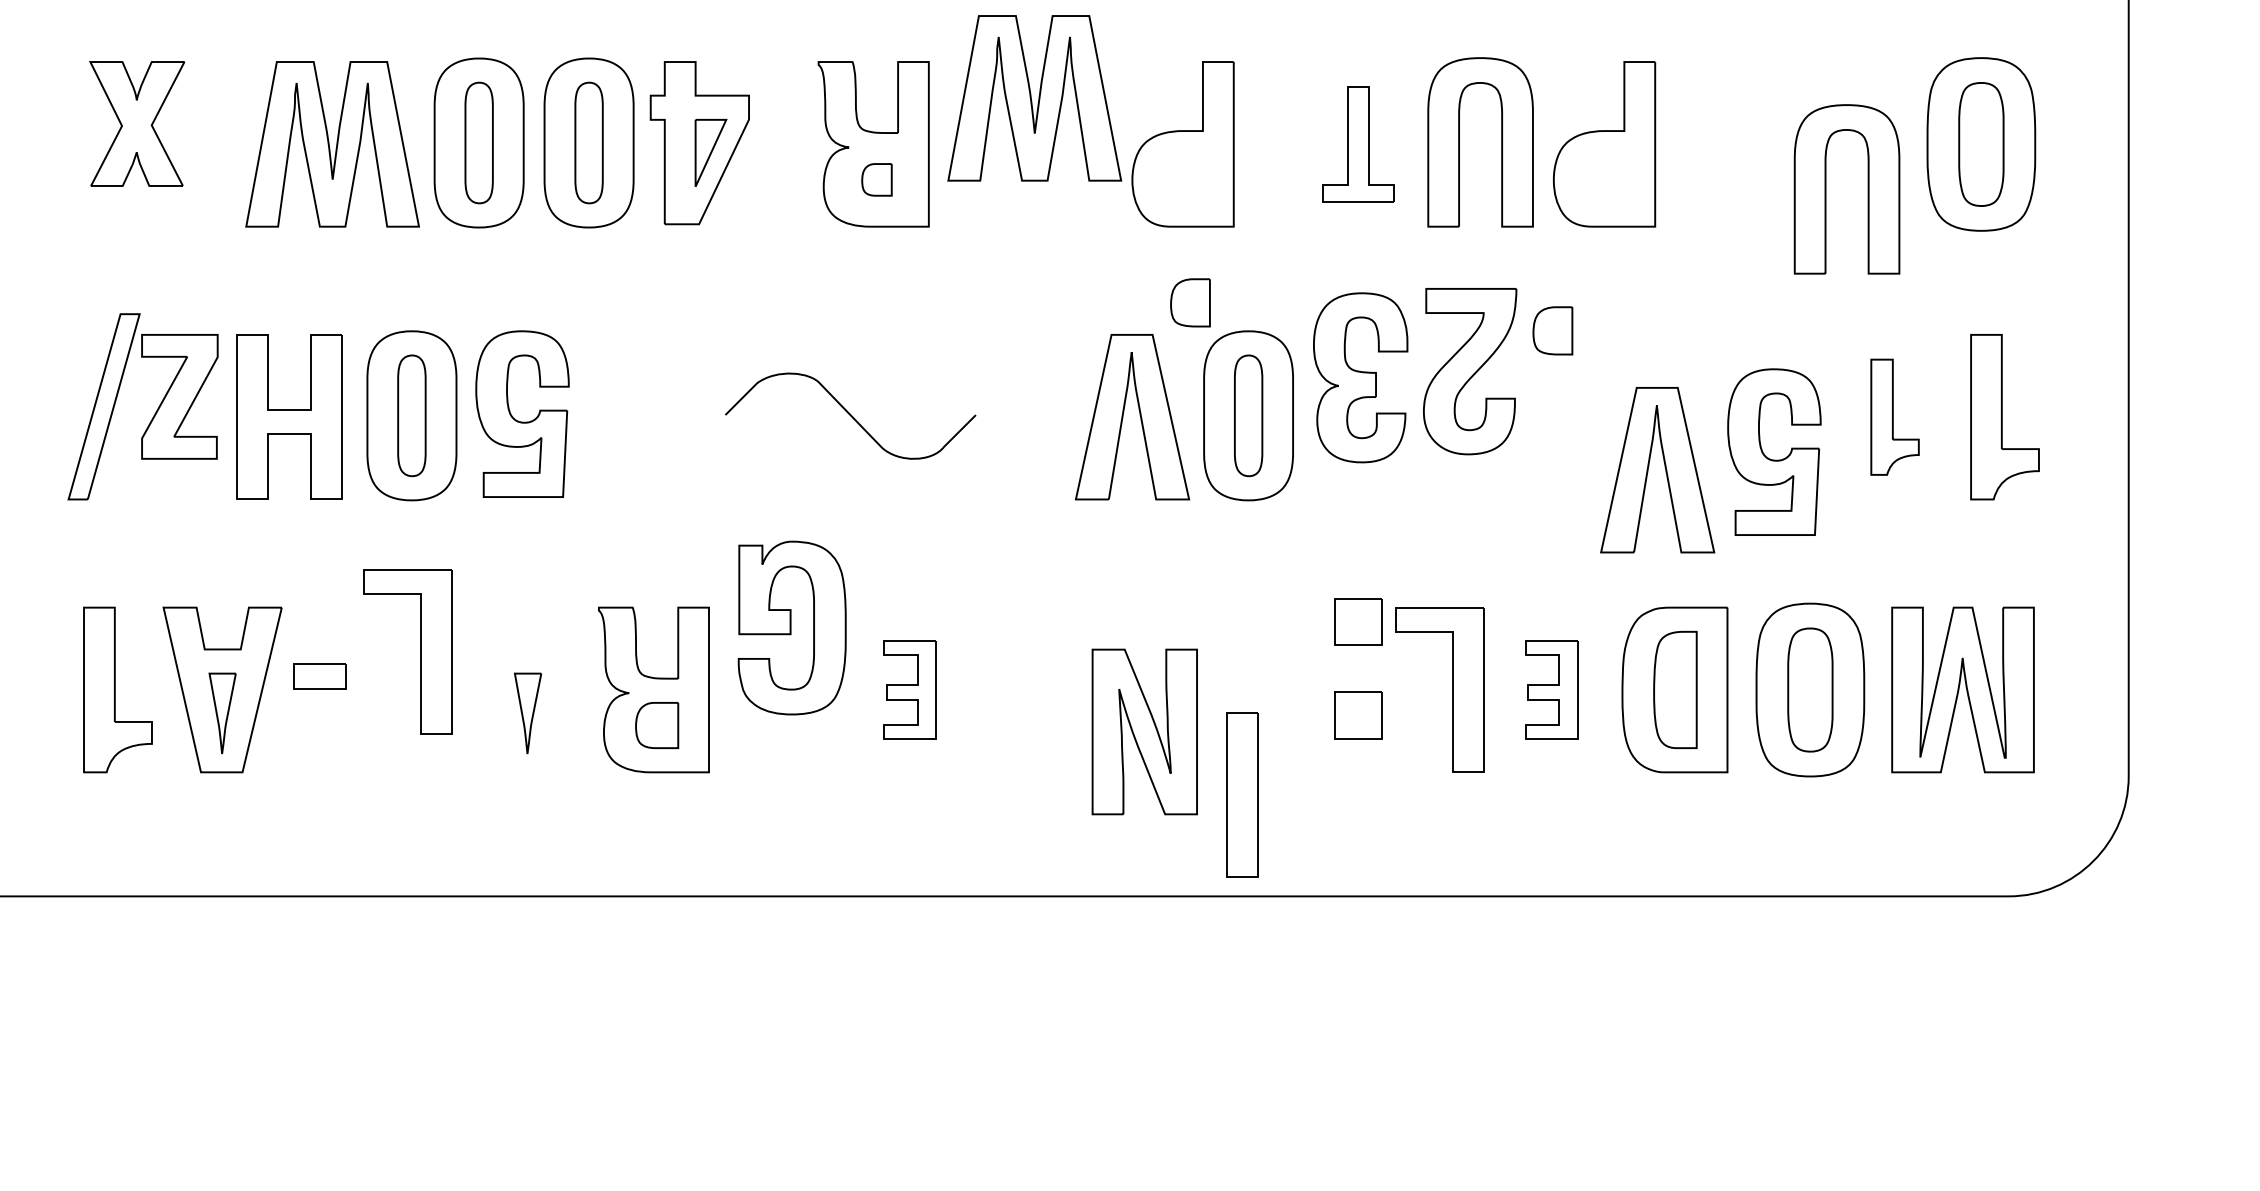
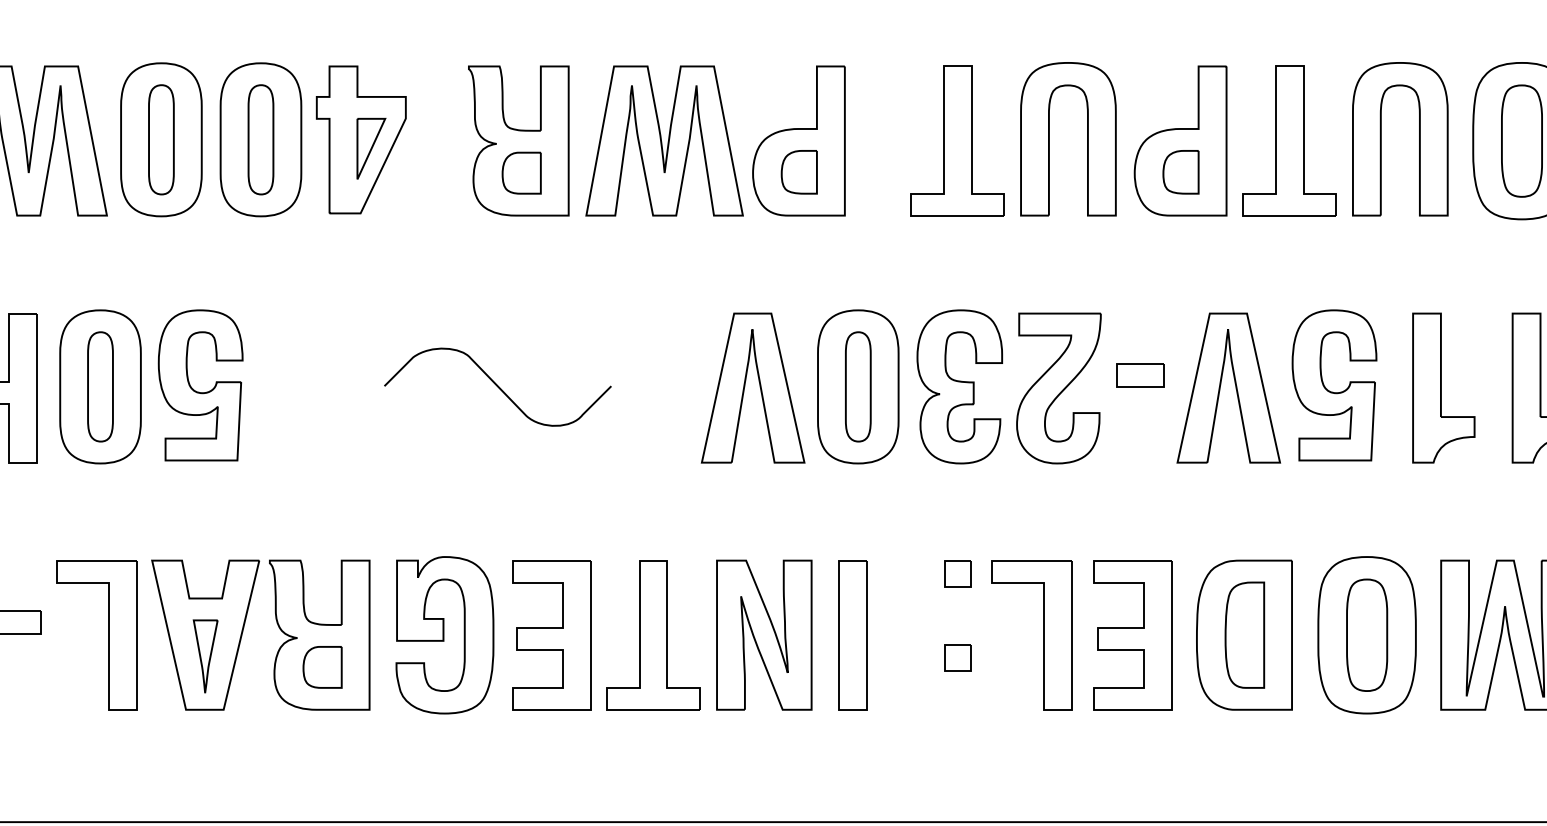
part: (1034, 98) -> (664, 141), moved
part: (1358, 144) -> (957, 141), size x1.43
part: (1724, 144) -> (1289, 141), added
part: (876, 179) -> (521, 172), size x1.43
part: (1826, 189) -> (1381, 139), moved
part: (1190, 302) -> (799, 171), moved
part: (1552, 330) -> (1180, 171), moved
part: (1470, 371) -> (1059, 388), moved
part: (1360, 377) -> (959, 386), moved
part: (1559, 403) -> (1139, 375), added
part: (1894, 417) -> (1443, 388), size x1.43
part: (1774, 459) -> (1334, 392), moved
part: (1664, 467) -> (1234, 385), moved
part: (1358, 622) -> (957, 574), size x0.62
part: (791, 627) -> (444, 634), moved
part: (420, 651) -> (108, 634), moved
part: (527, 689) -> (205, 634), added
part: (910, 689) -> (552, 634), size x1.67
part: (1022, 689) -> (653, 634), added
part: (1551, 689) -> (1132, 634), size x1.67
part: (1358, 715) -> (957, 658), size x0.62
part: (1144, 731) -> (764, 634), moved
part: (1242, 794) -> (852, 634), moved

